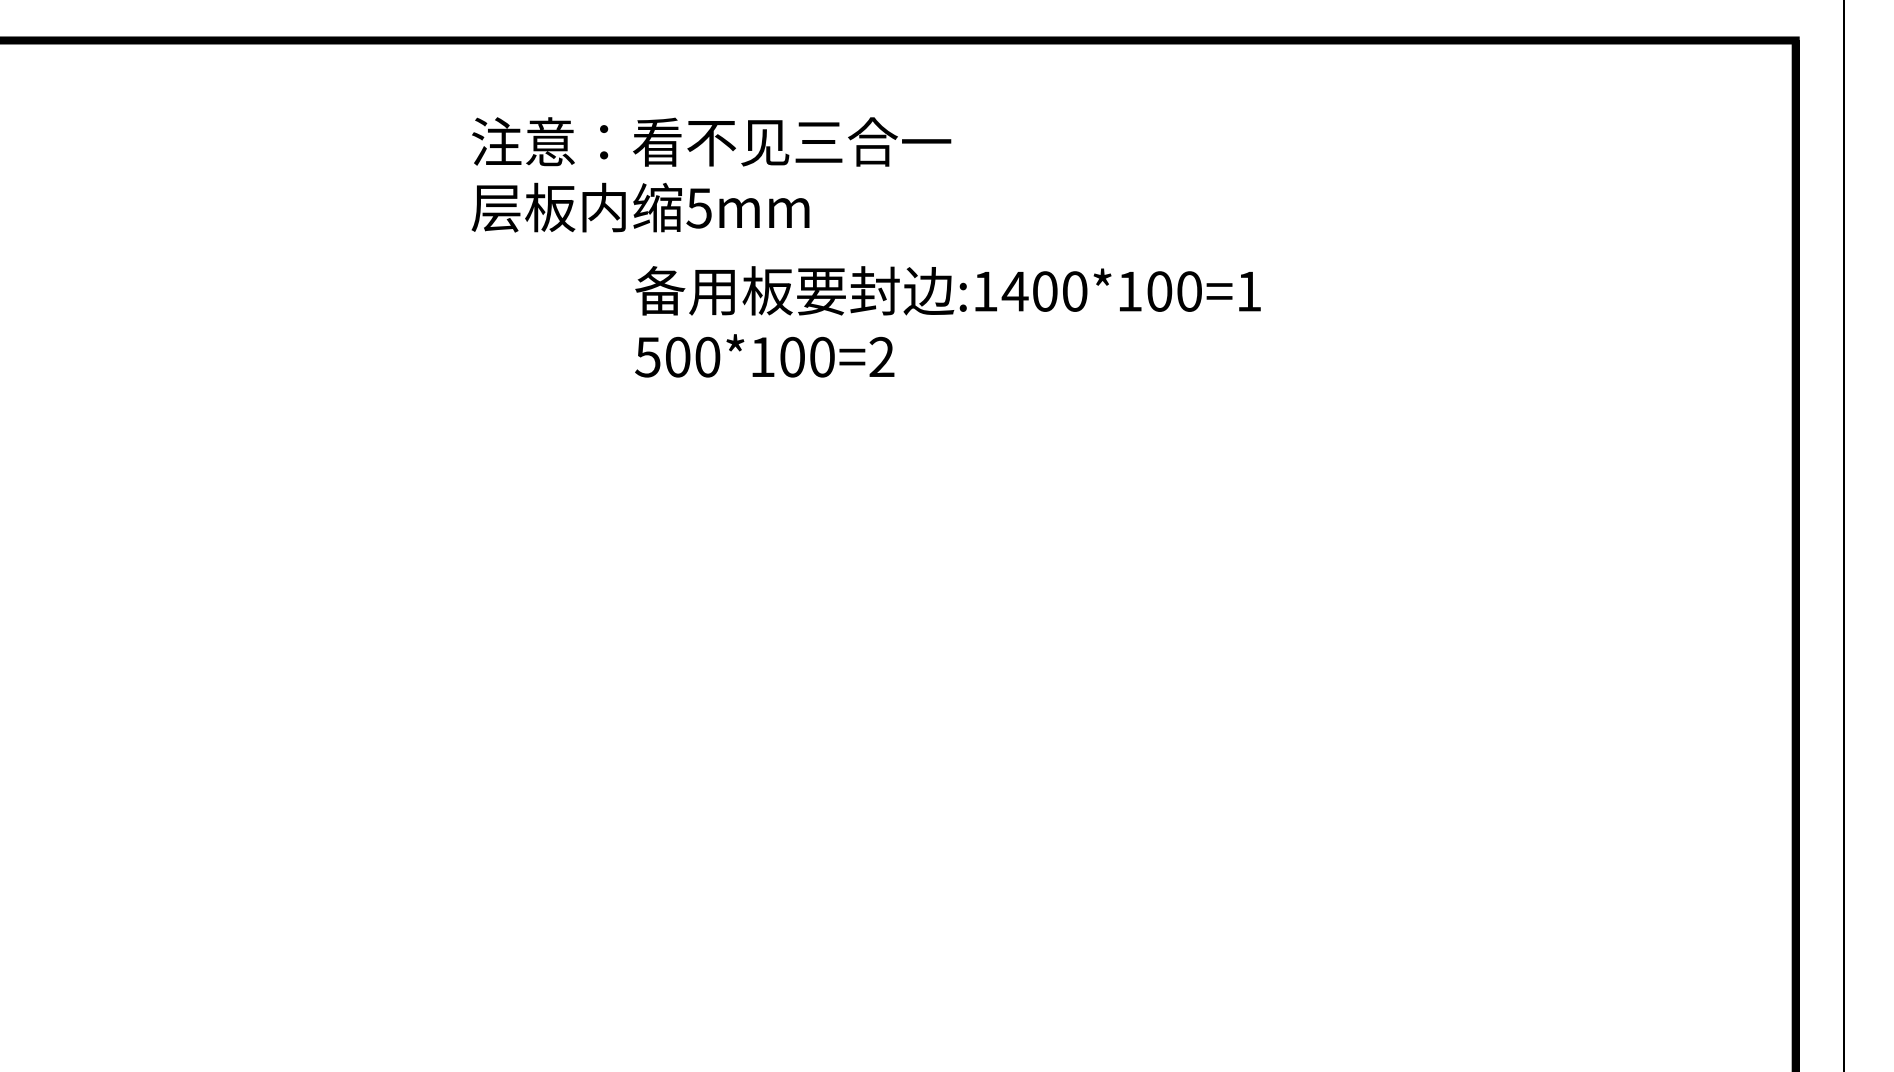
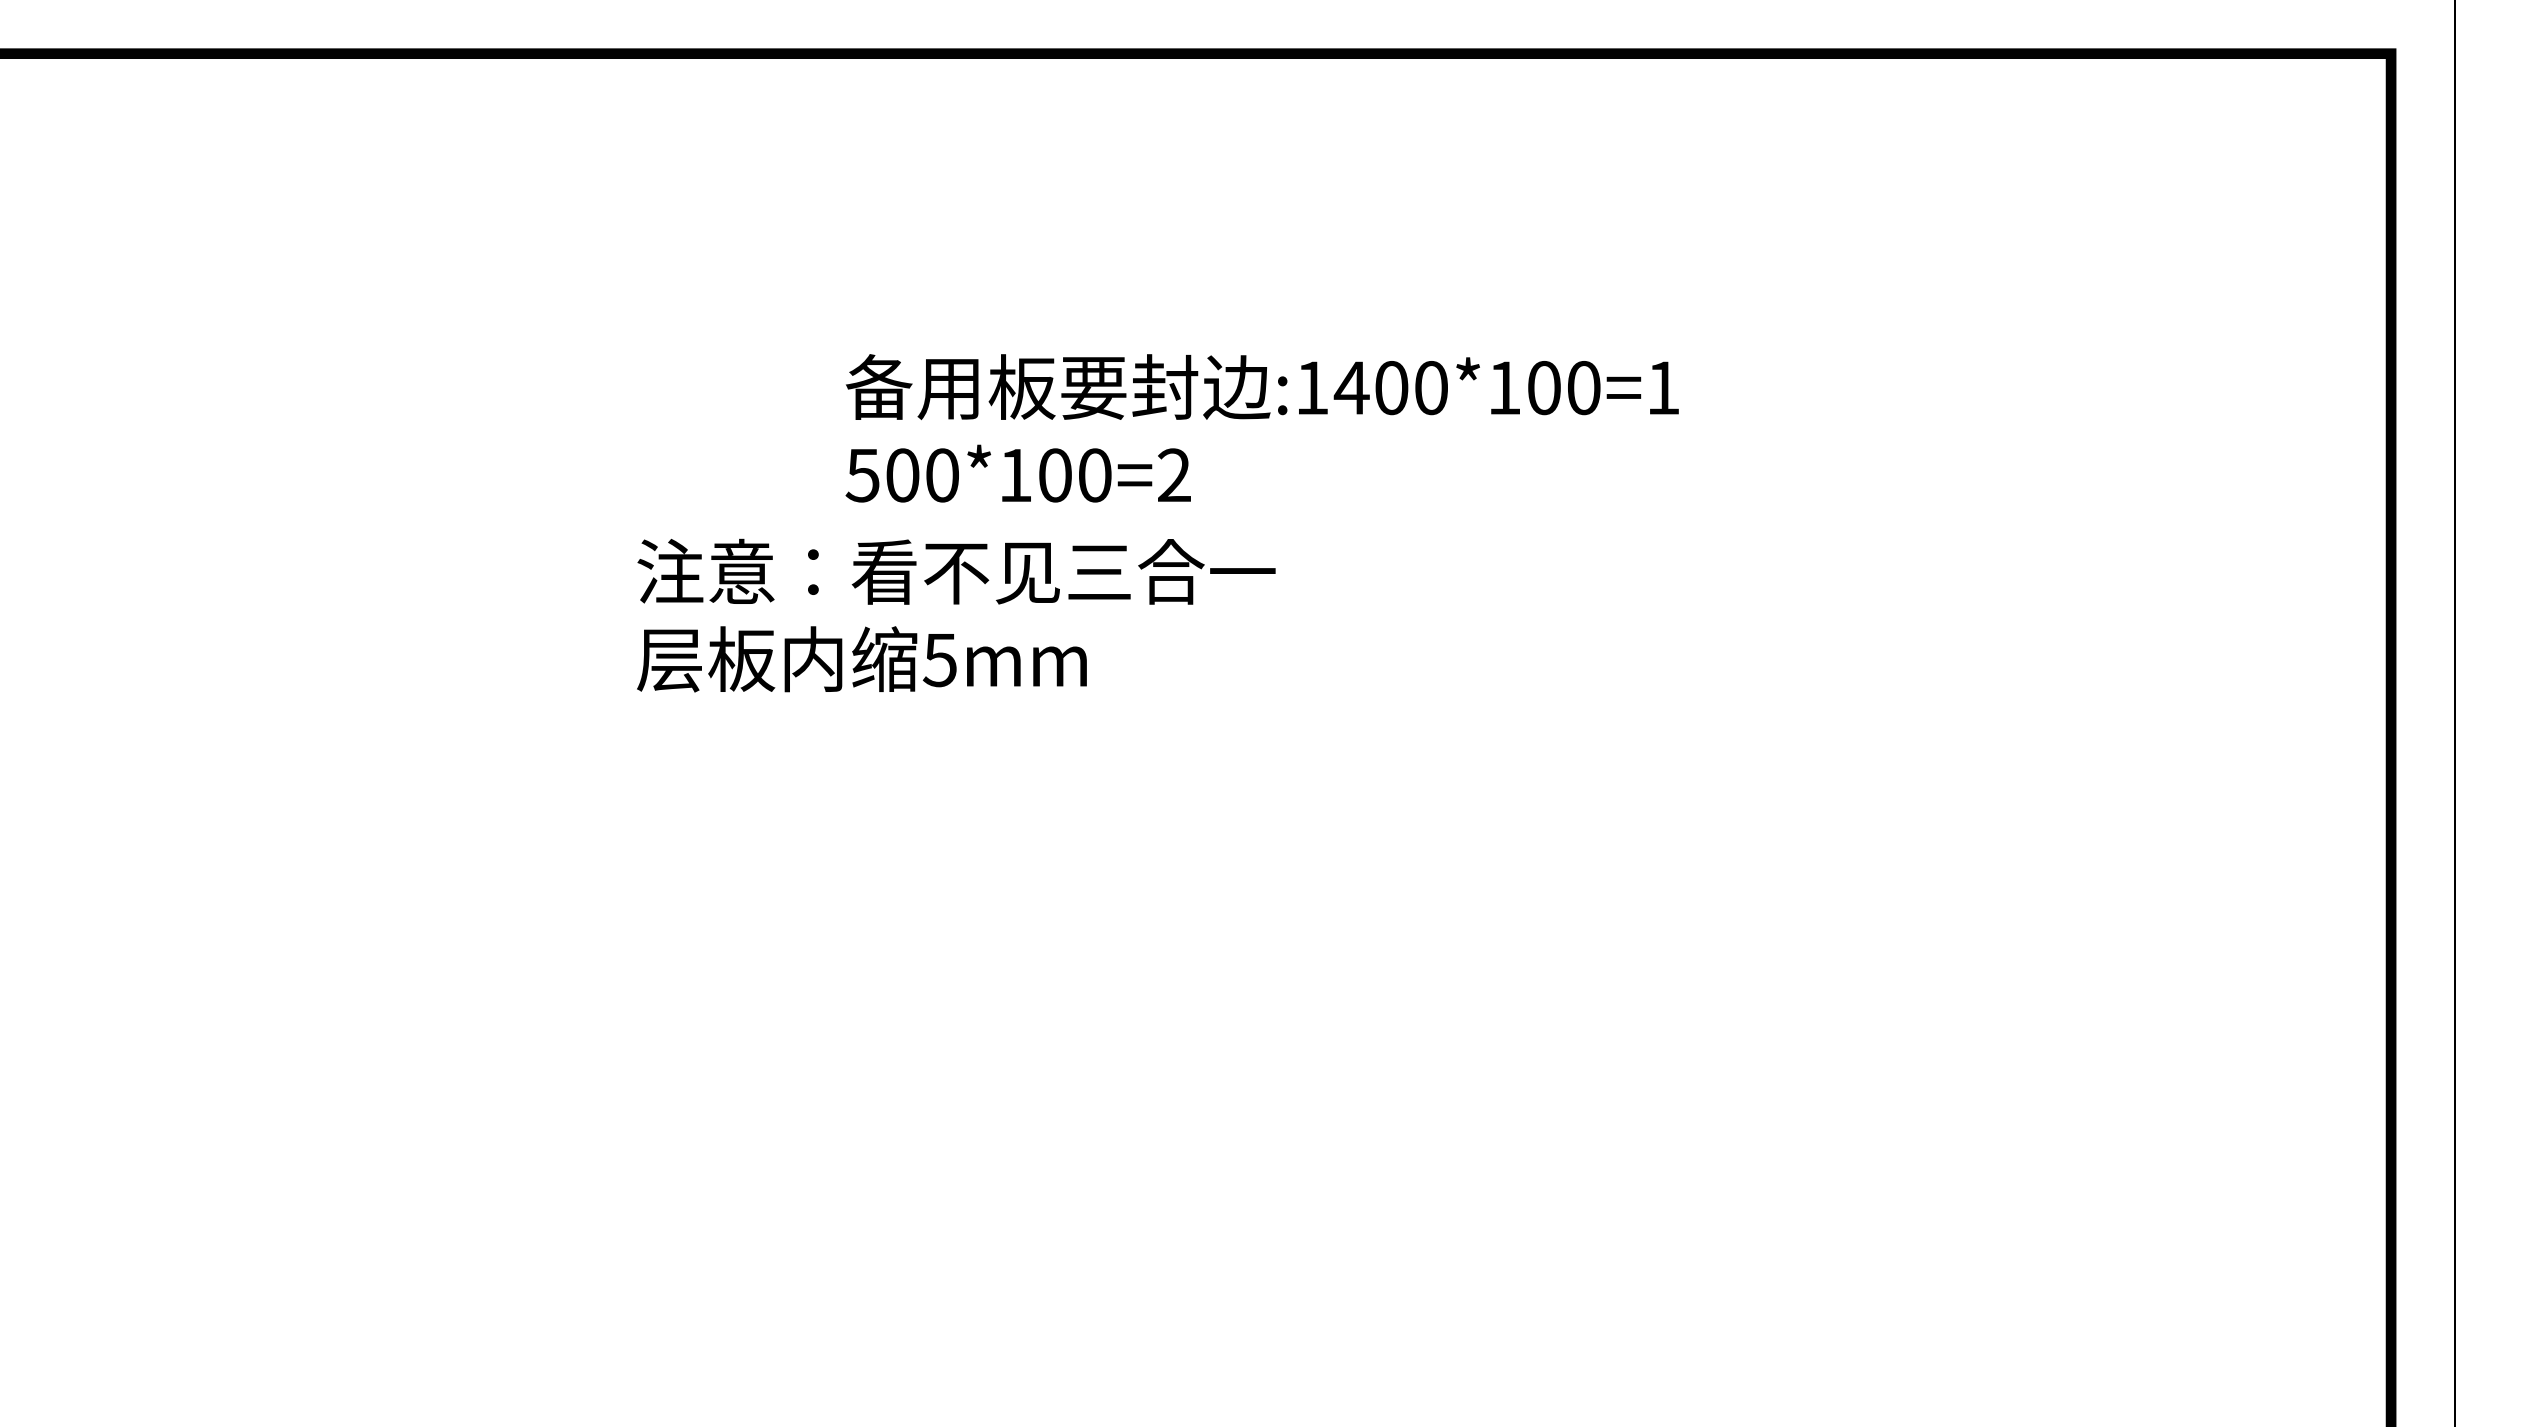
text: (711, 174) -> (956, 615), moved

